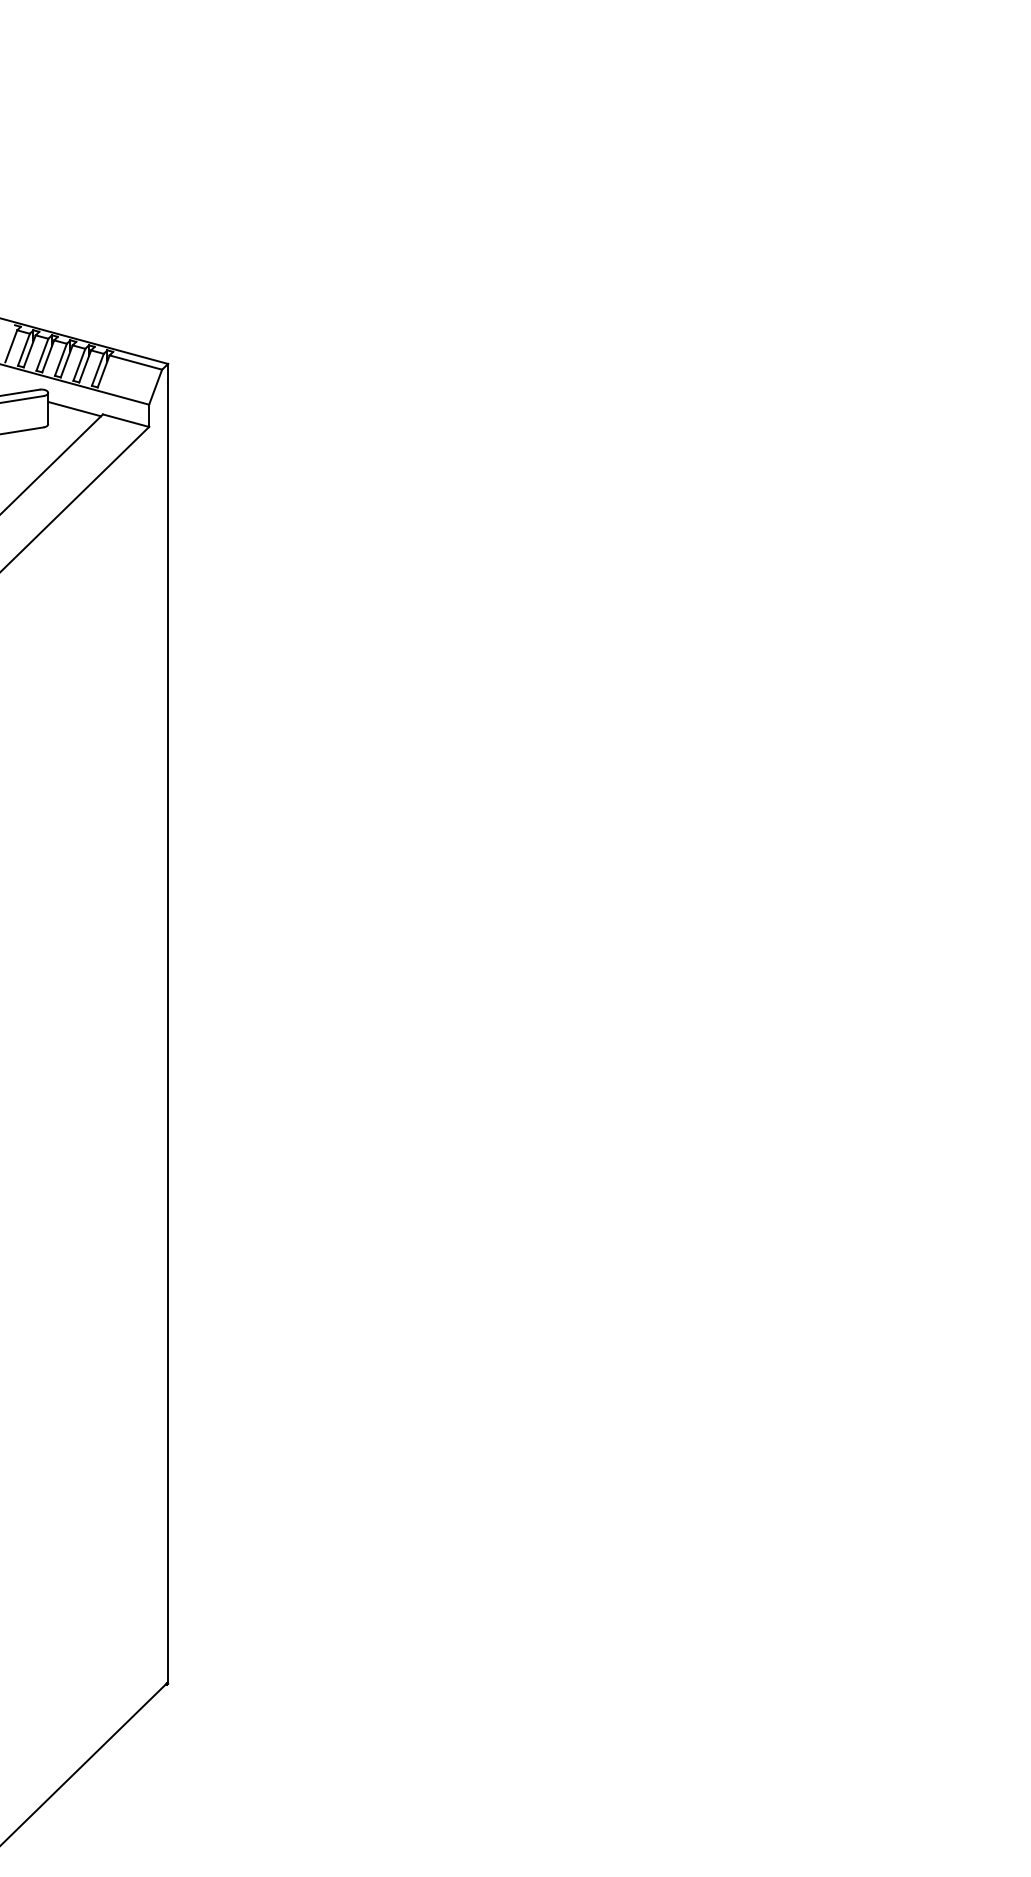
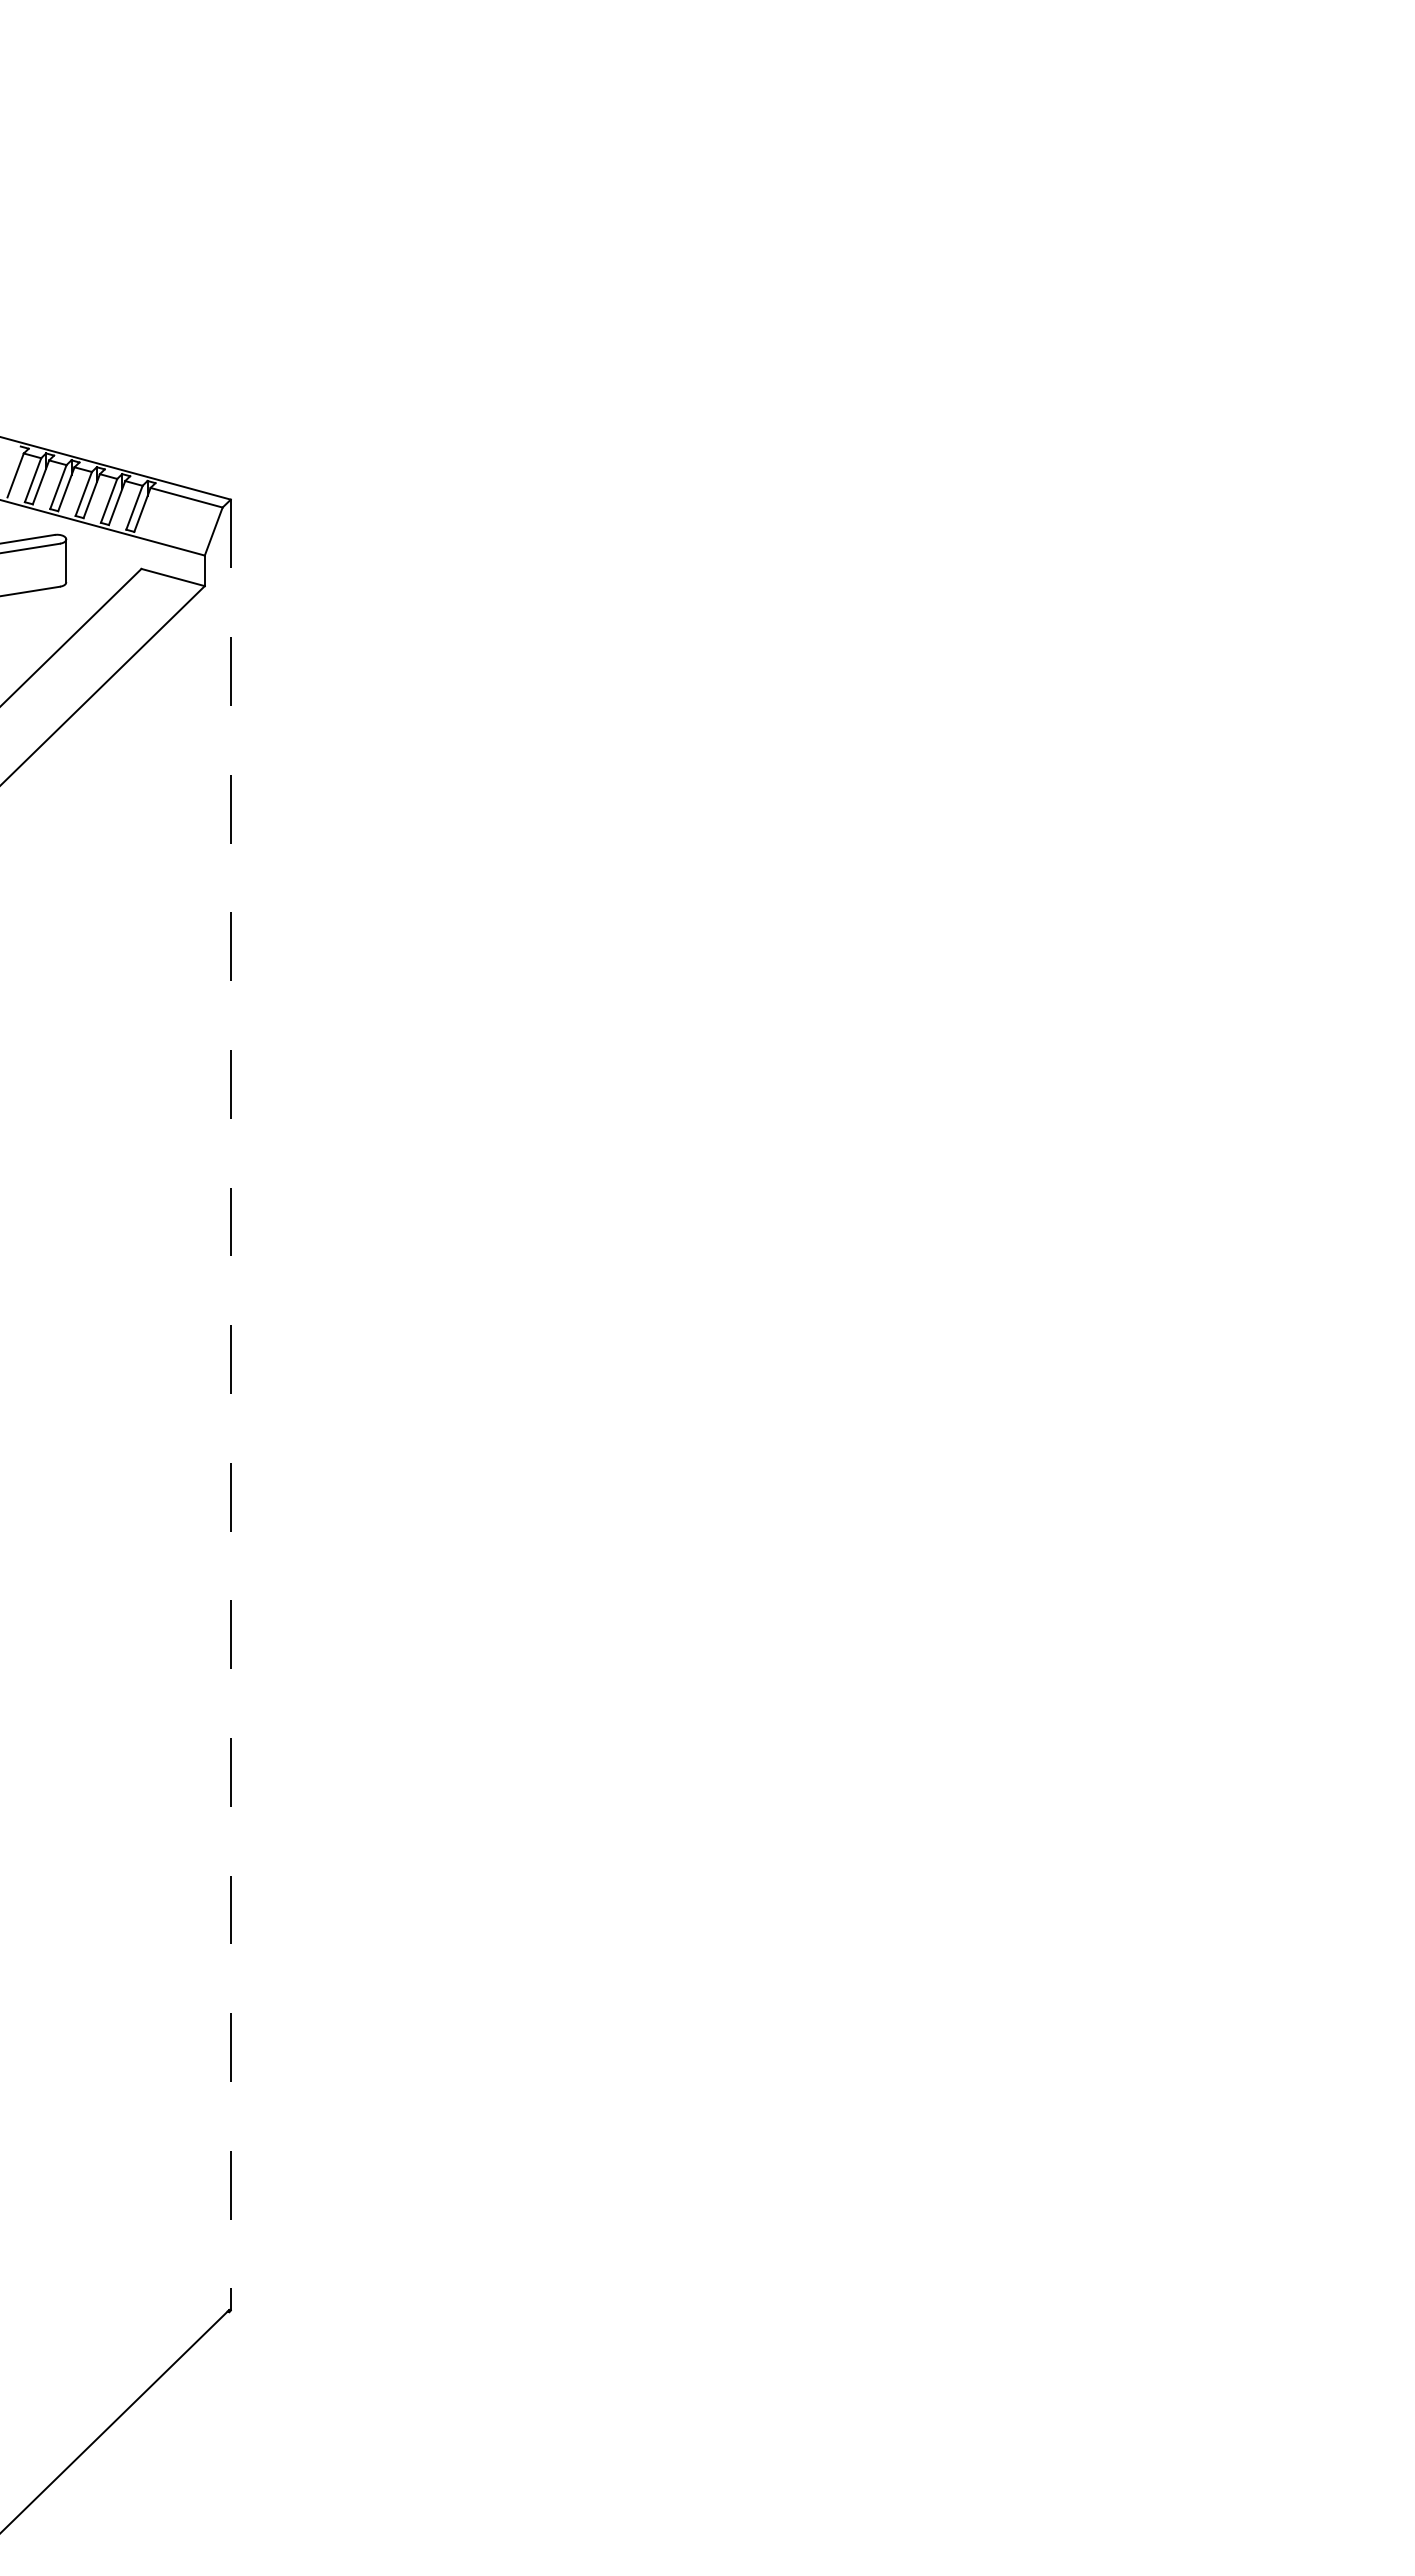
line: (74, 409) -> (102, 561), removed
line: (167, 1024) -> (230, 1405), solid -> dashed

